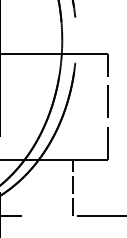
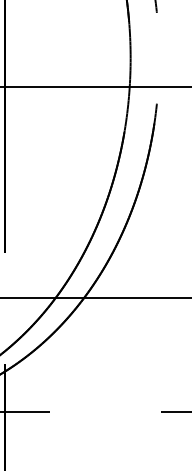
line: (73, 187) -> (153, 354), removed

